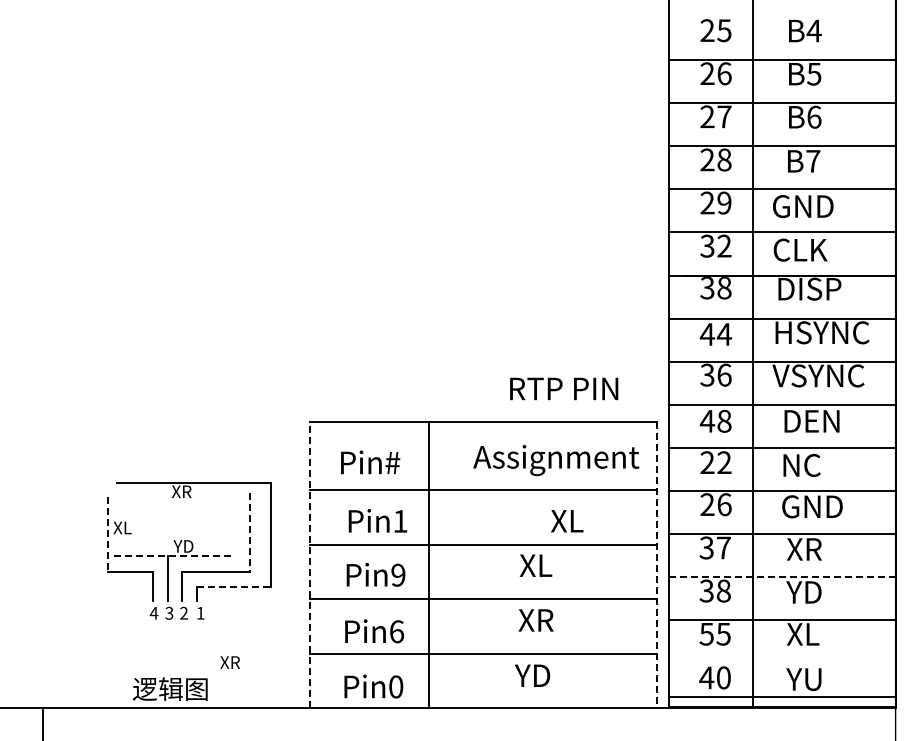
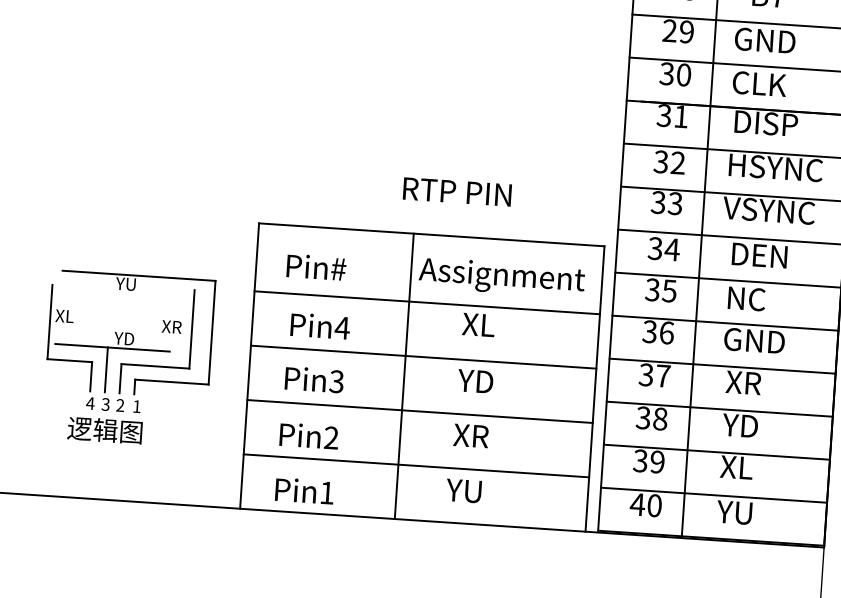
text: (724, 245) -> (684, 74), 32 -> 30
text: (724, 288) -> (681, 117), 38 -> 31
text: (715, 334) -> (669, 162), 44 -> 32
text: (724, 374) -> (675, 203), 36 -> 33
text: (564, 388) -> (457, 191), moved
text: (715, 420) -> (663, 248), 48 -> 34
text: (715, 462) -> (660, 290), 22 -> 35
text: (181, 491) -> (125, 283), XR -> YU
text: (707, 504) -> (649, 331), 26 -> 36
text: (400, 521) -> (342, 328), Pin1 -> Pin4
text: (567, 521) -> (478, 325), moved
line: (250, 533) -> (191, 330), dashed -> solid
line: (108, 535) -> (50, 322), dashed -> solid
line: (172, 556) -> (112, 348), dashed -> solid
line: (310, 564) -> (249, 365), dashed -> solid
line: (429, 565) -> (404, 376), moved
text: (536, 565) -> (475, 381), XL -> YD
line: (656, 565) -> (594, 389), dashed -> solid
text: (398, 575) -> (336, 382), Pin9 -> Pin3
line: (782, 577) -> (719, 409), dashed -> solid
line: (233, 586) -> (171, 382), dashed -> solid
text: (396, 631) -> (331, 437), Pin6 -> Pin2
text: (715, 633) -> (649, 460), 55 -> 39
text: (229, 662) -> (171, 326), moved
text: (542, 675) -> (473, 491), YD -> YU
text: (396, 686) -> (327, 492), Pin0 -> Pin1
text: (170, 688) -> (105, 429), moved
line: (782, 697) -> (714, 495), moved

